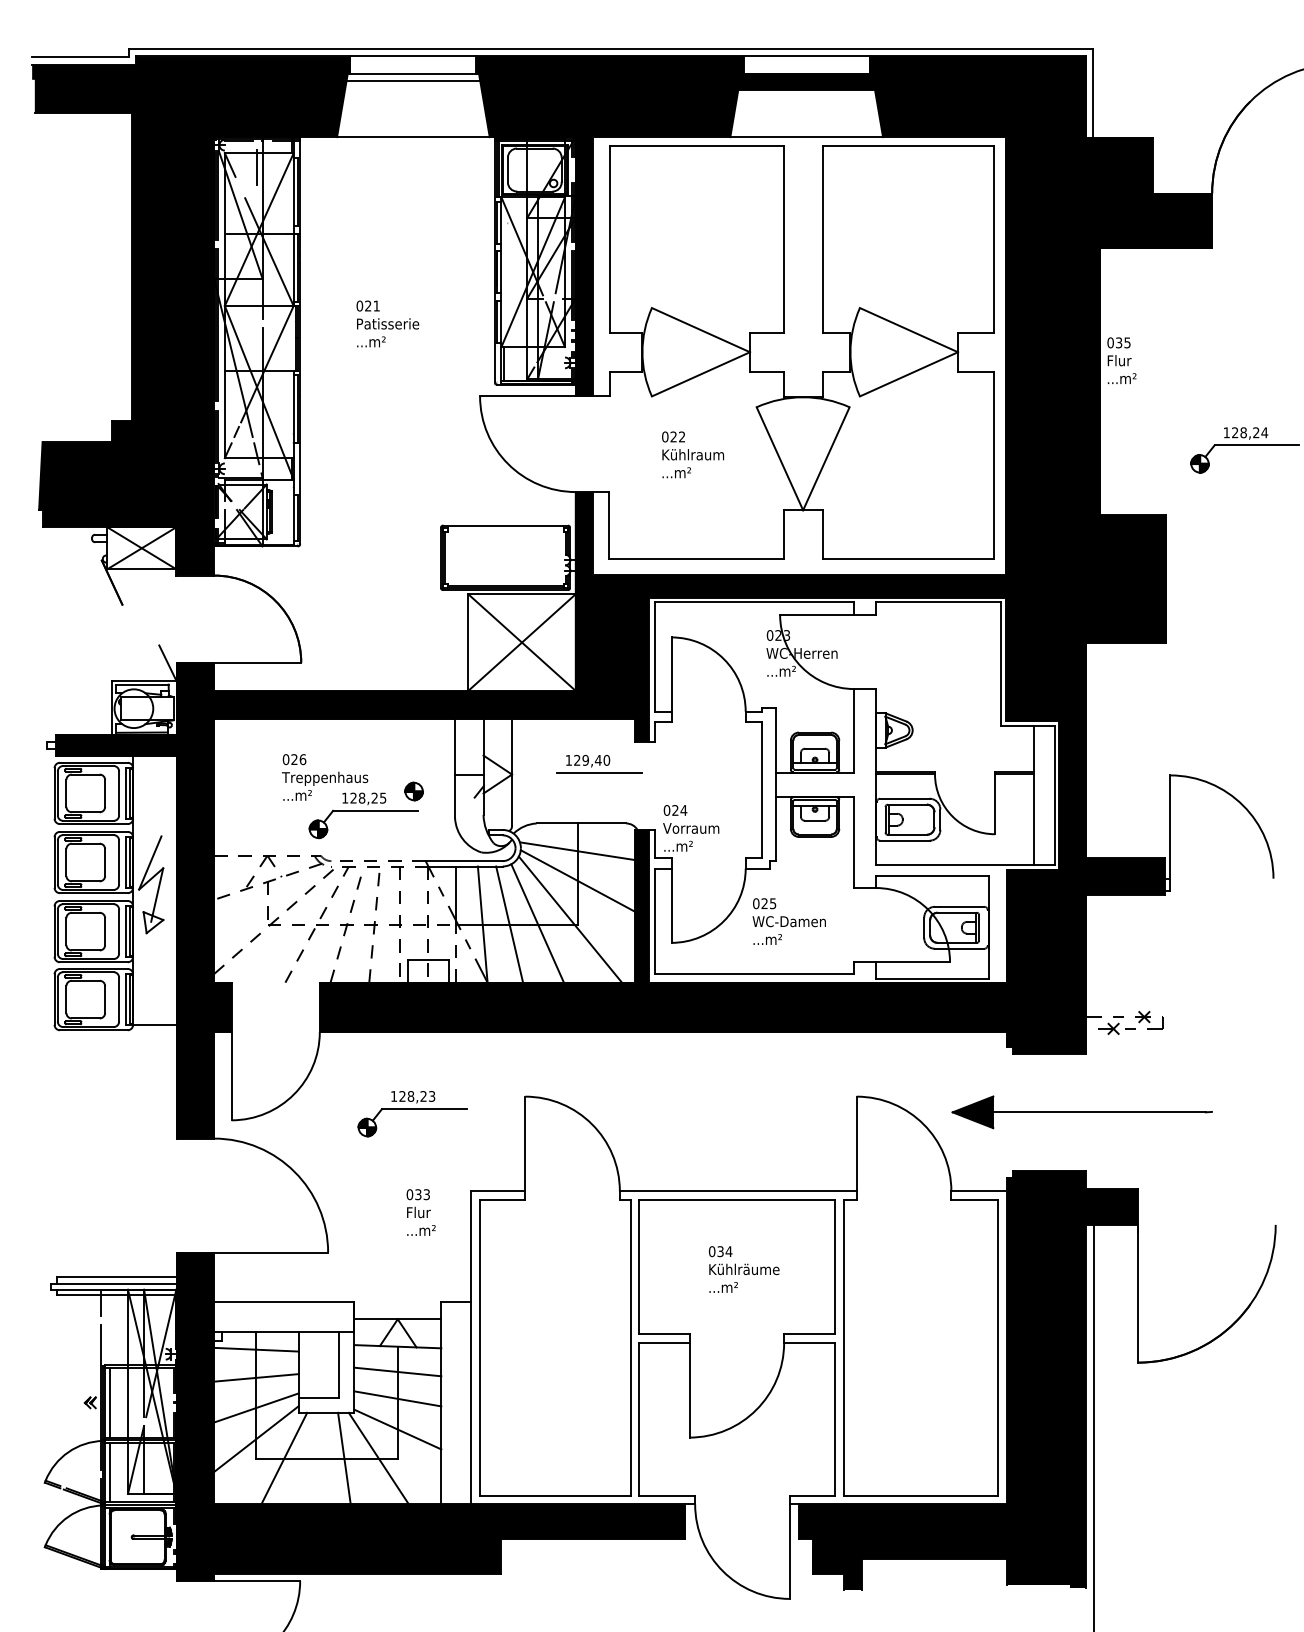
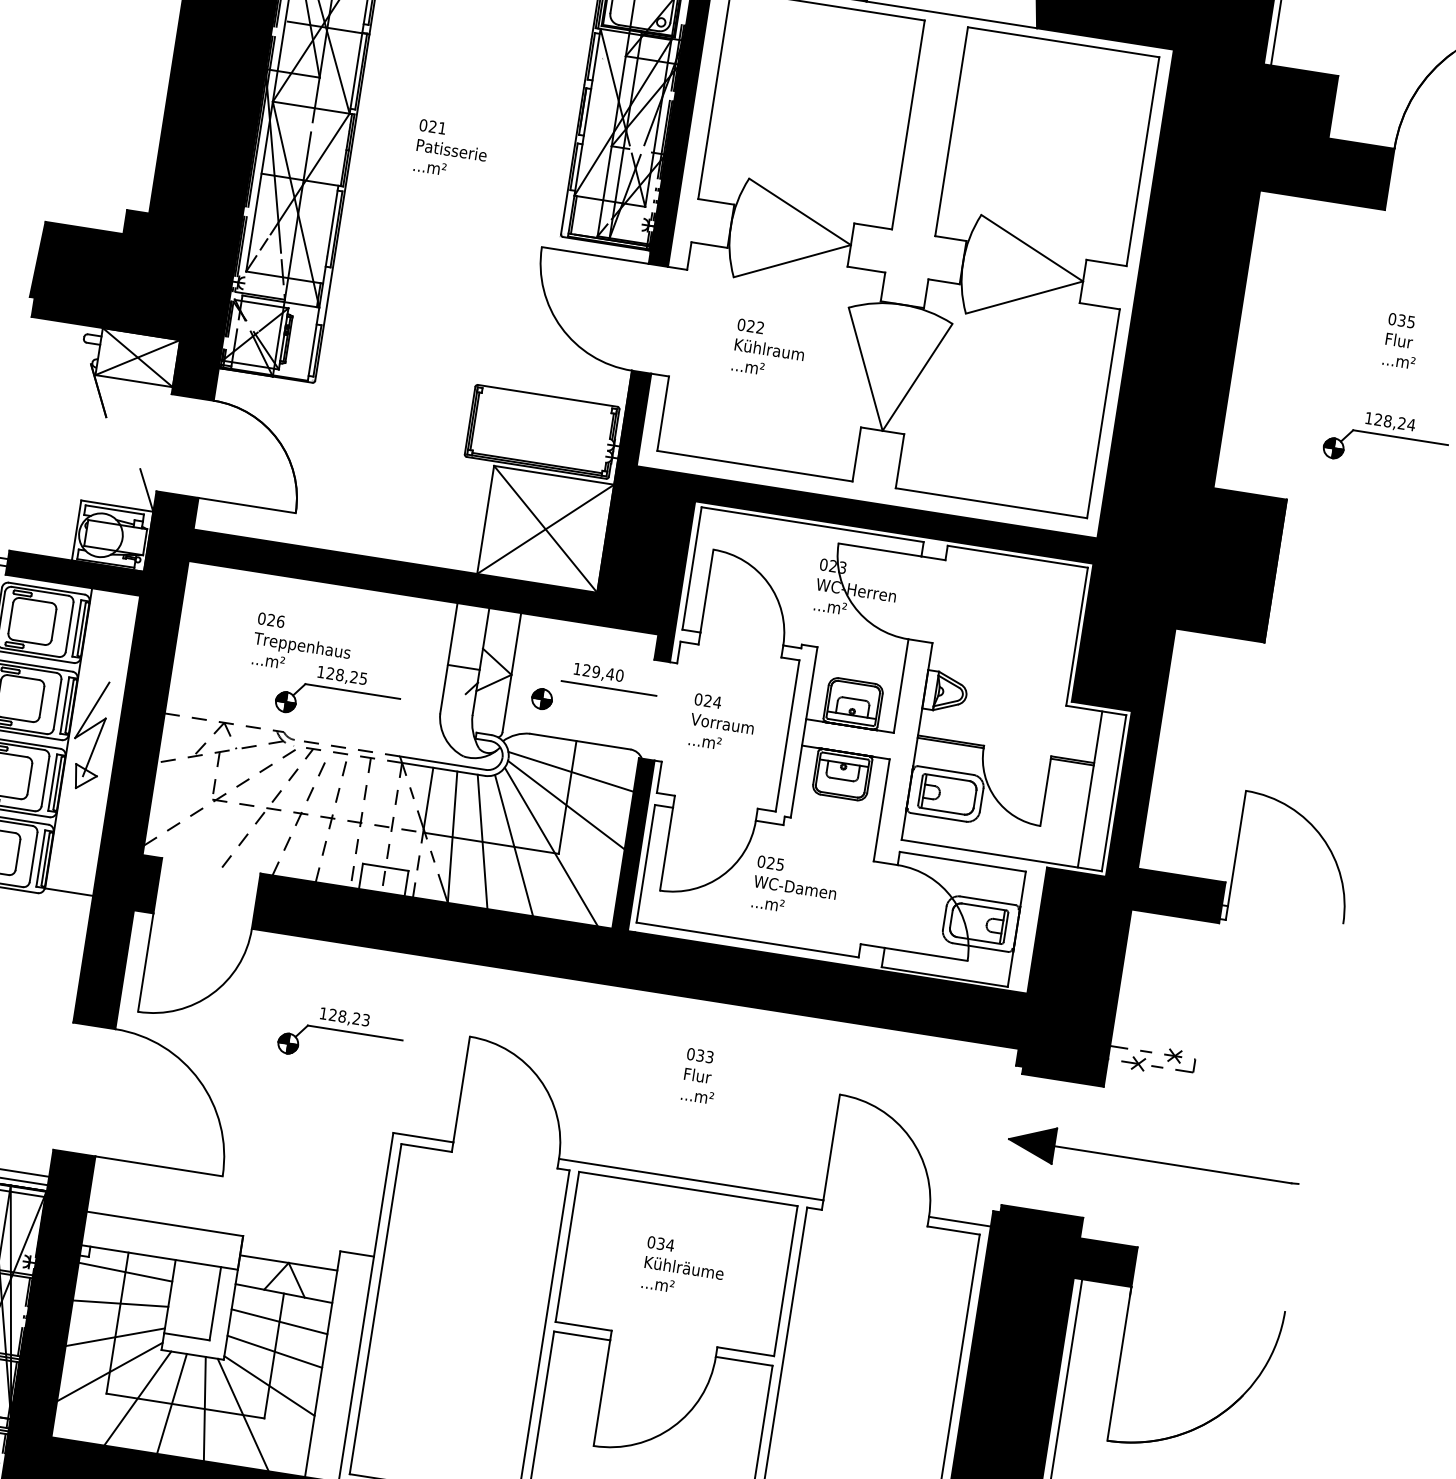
text: (1121, 360) -> (1401, 340), moved
part: (413, 791) -> (541, 698), moved
text: (691, 828) -> (722, 723), moved
part: (1081, 1112) -> (1152, 1161), moved
text: (420, 1212) -> (699, 1075), moved
line: (314, 1458) -> (171, 1403), added

